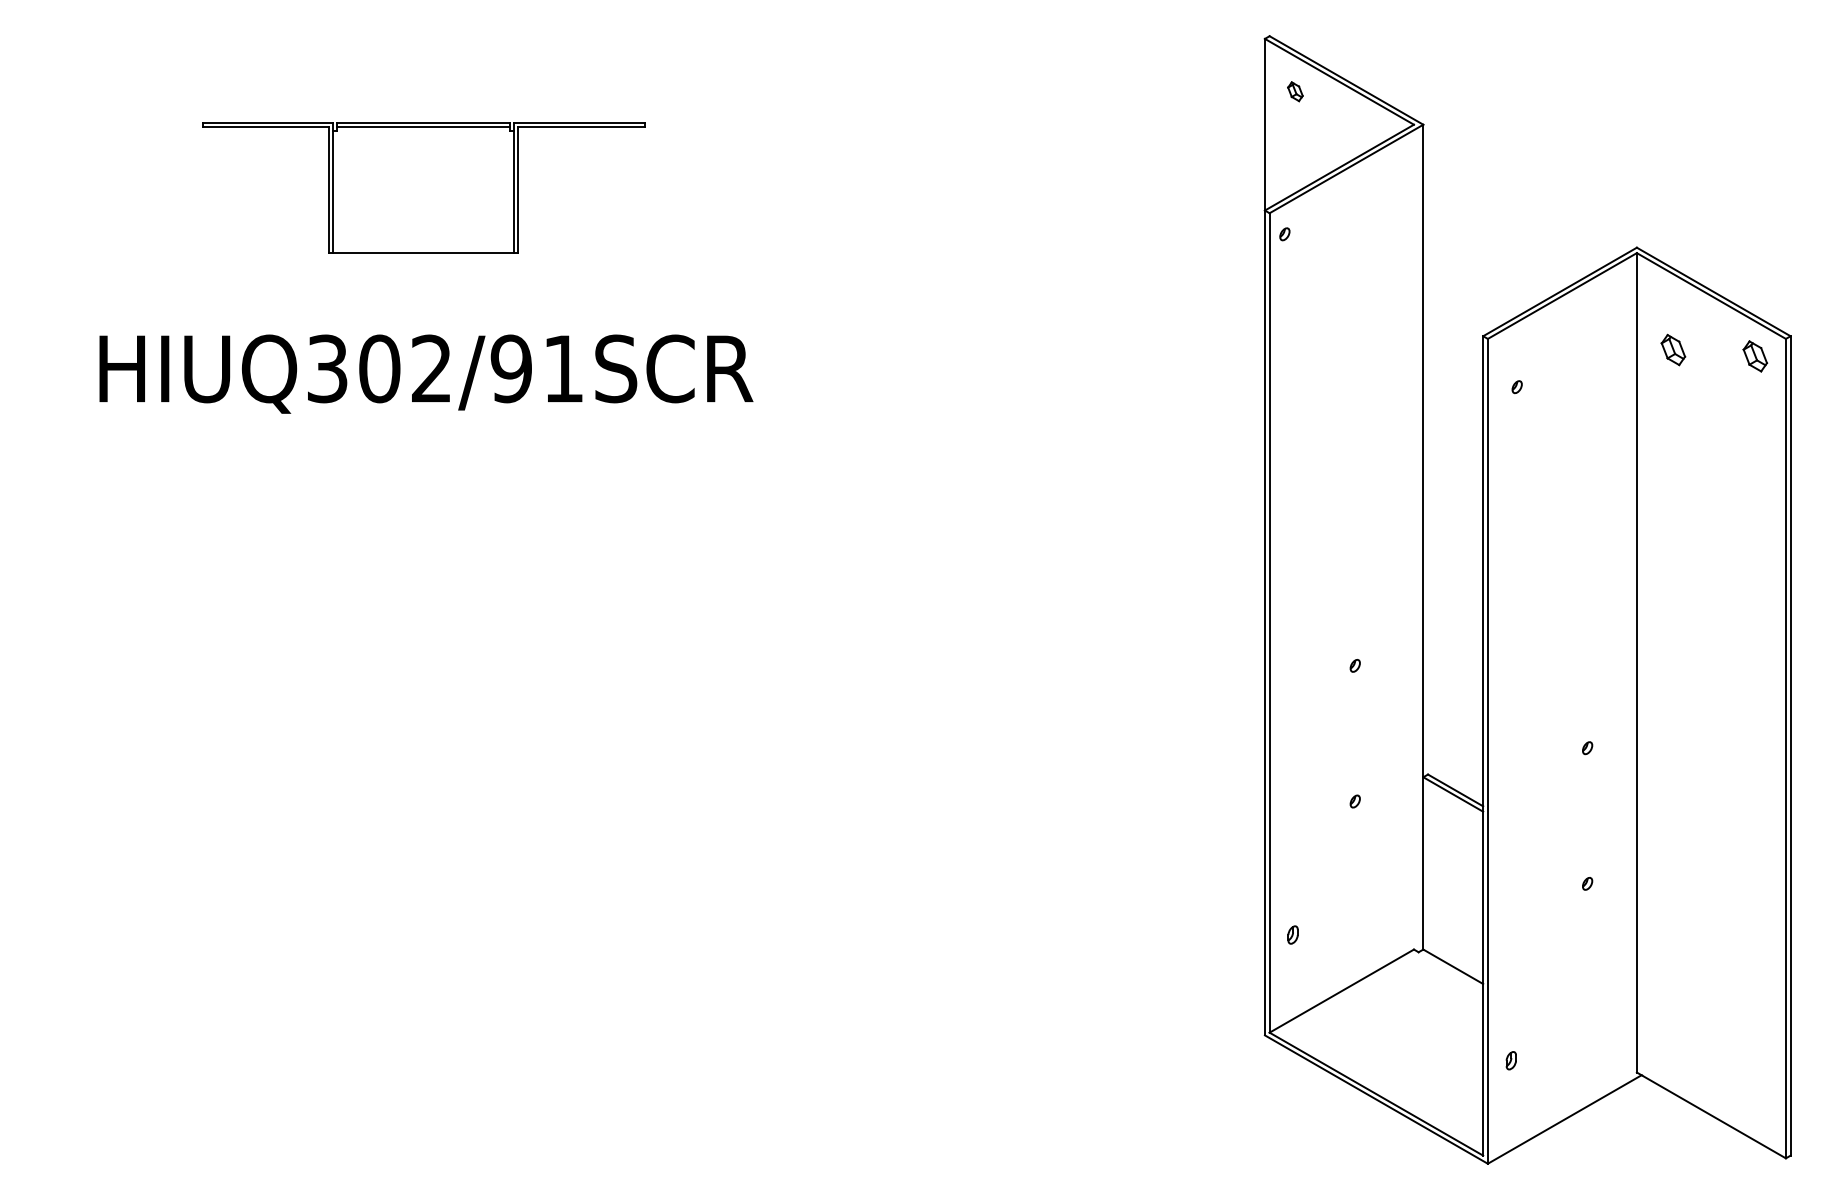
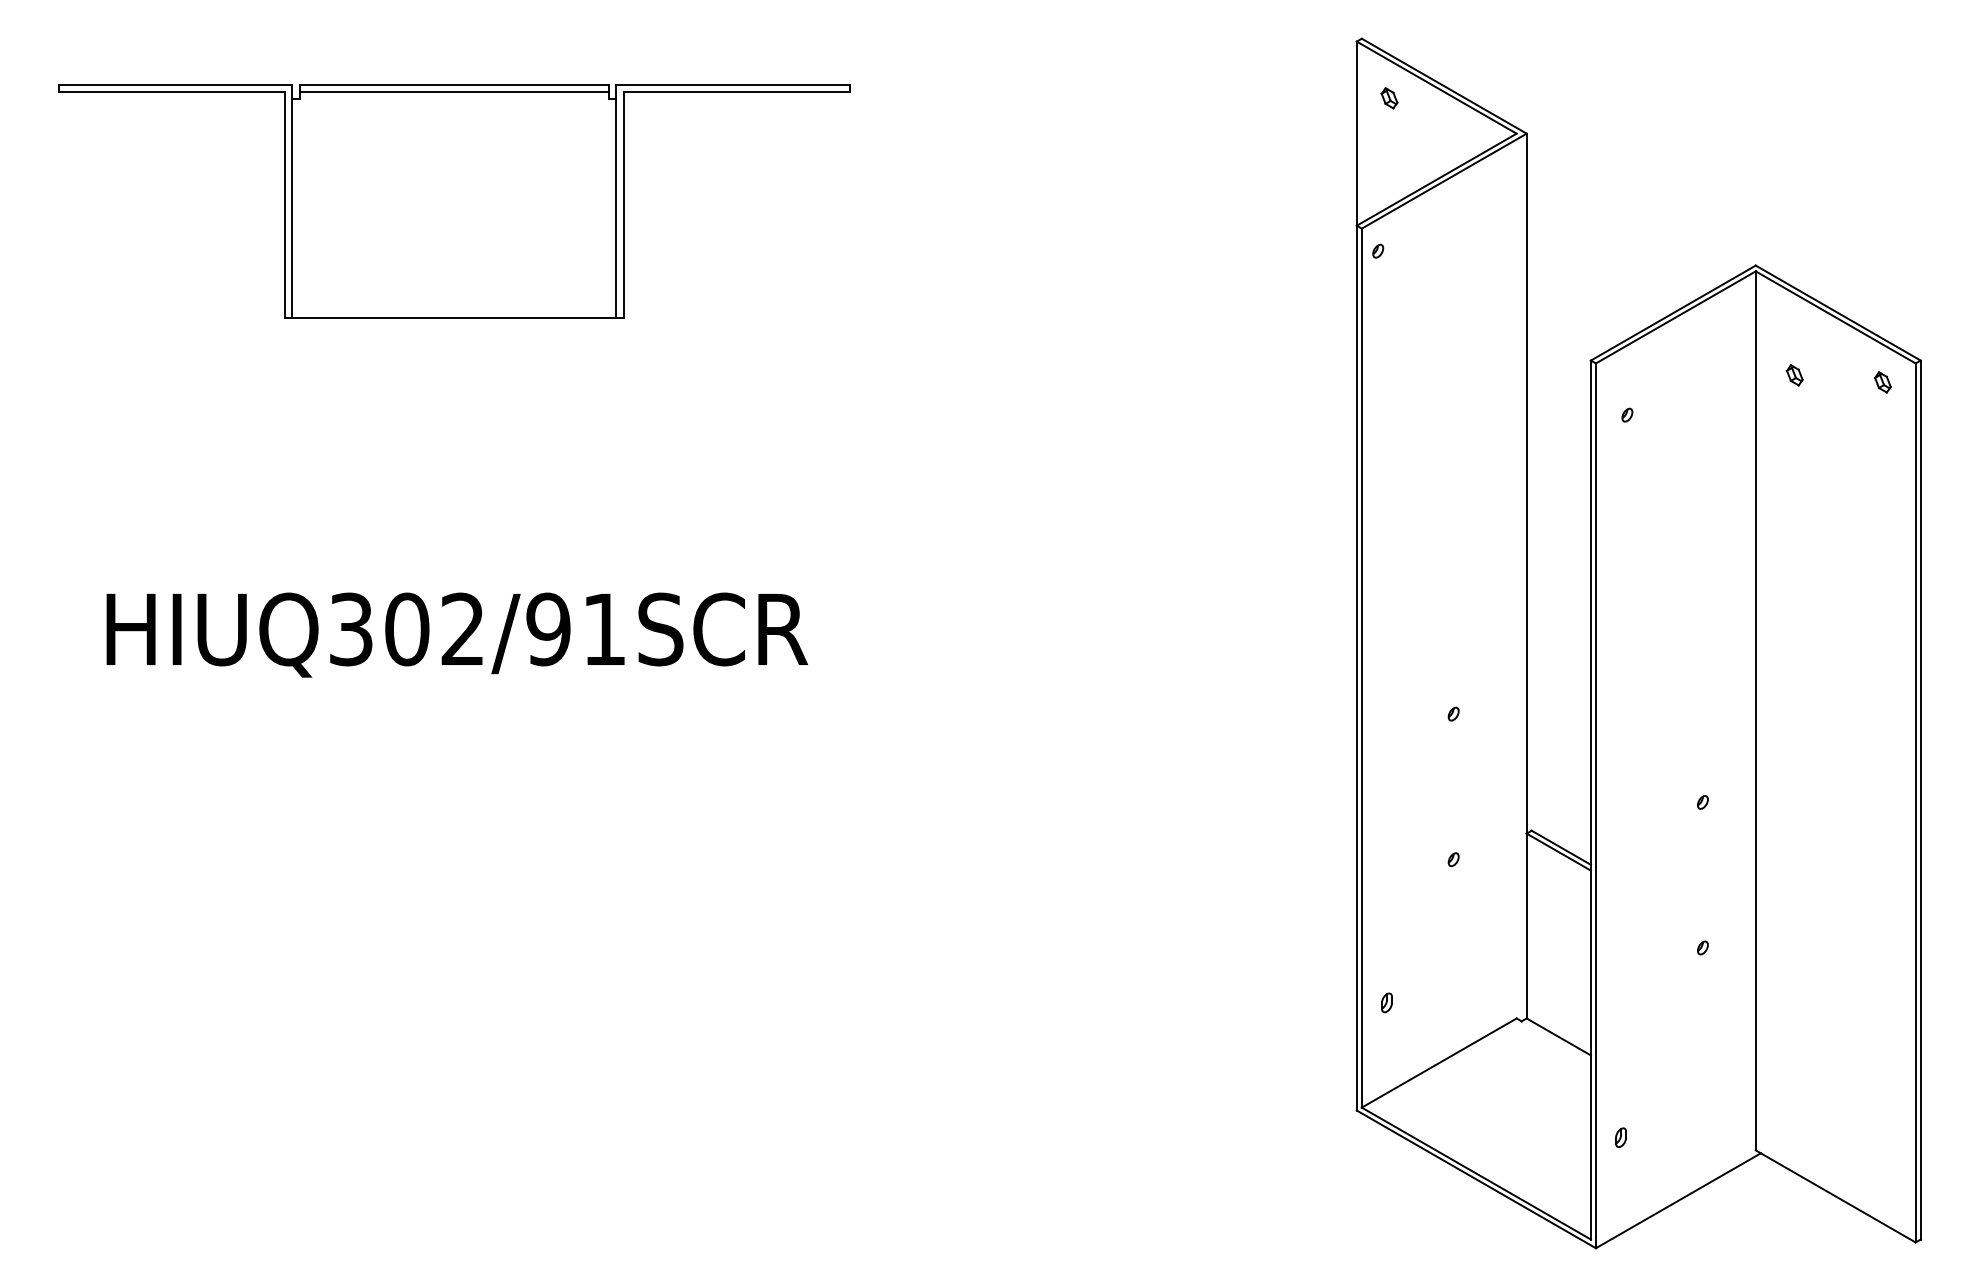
part: (423, 187) -> (454, 201), size x1.67
part: (1672, 349) -> (1793, 374), size x0.62
part: (1755, 356) -> (1883, 382), size x0.62
text: (426, 373) -> (457, 634), moved

